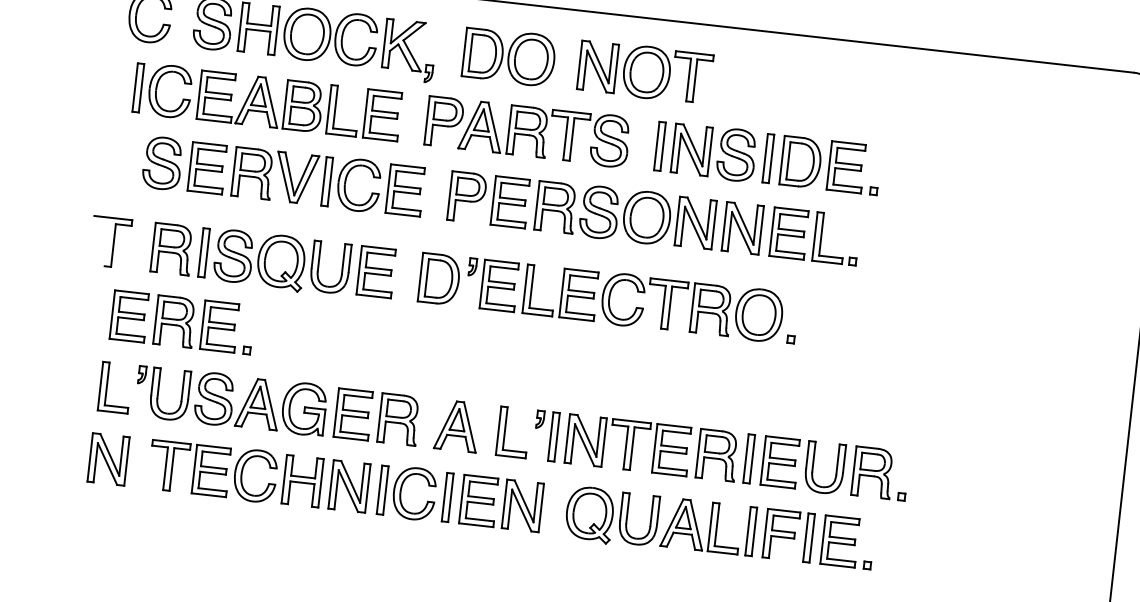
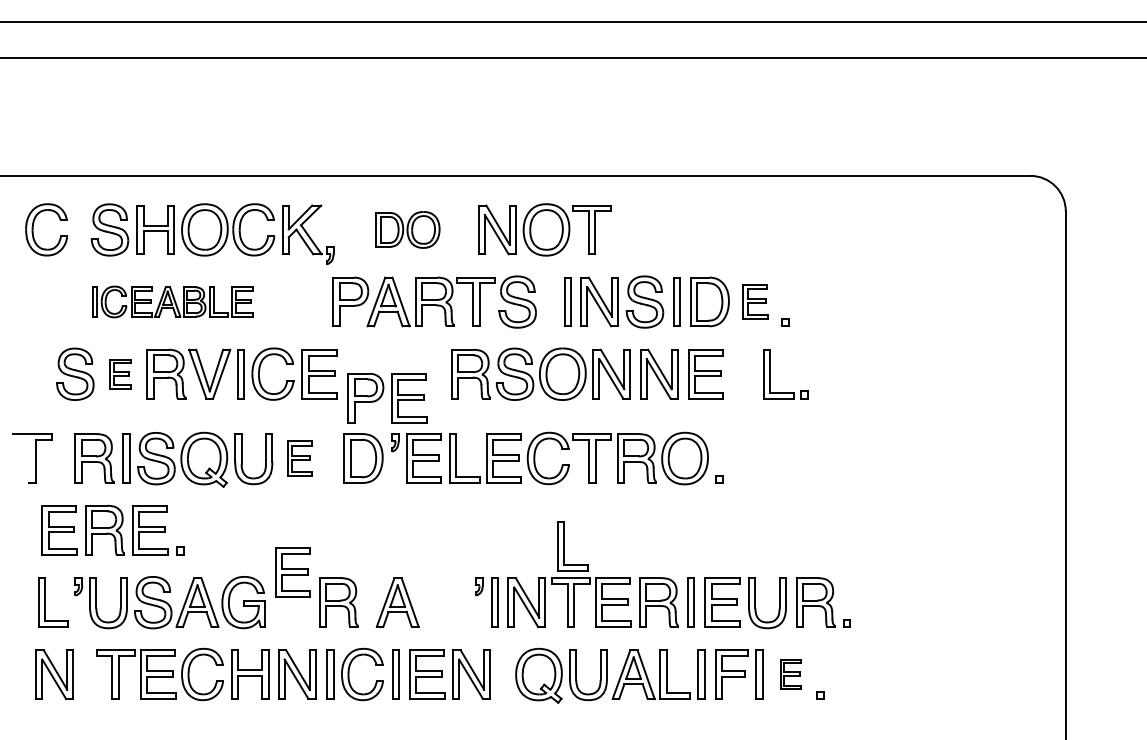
part: (508, 56) -> (407, 229), size x0.7
part: (267, 101) -> (172, 301), size x0.6
part: (846, 166) -> (755, 301), size x0.7
part: (207, 168) -> (120, 374), size x0.6
part: (488, 199) -> (387, 397), moved
part: (821, 237) -> (770, 374), moved
part: (375, 272) -> (299, 458), size x0.7
part: (352, 414) -> (292, 572), moved
part: (504, 431) -> (564, 546), moved
part: (839, 541) -> (790, 674), size x0.6

